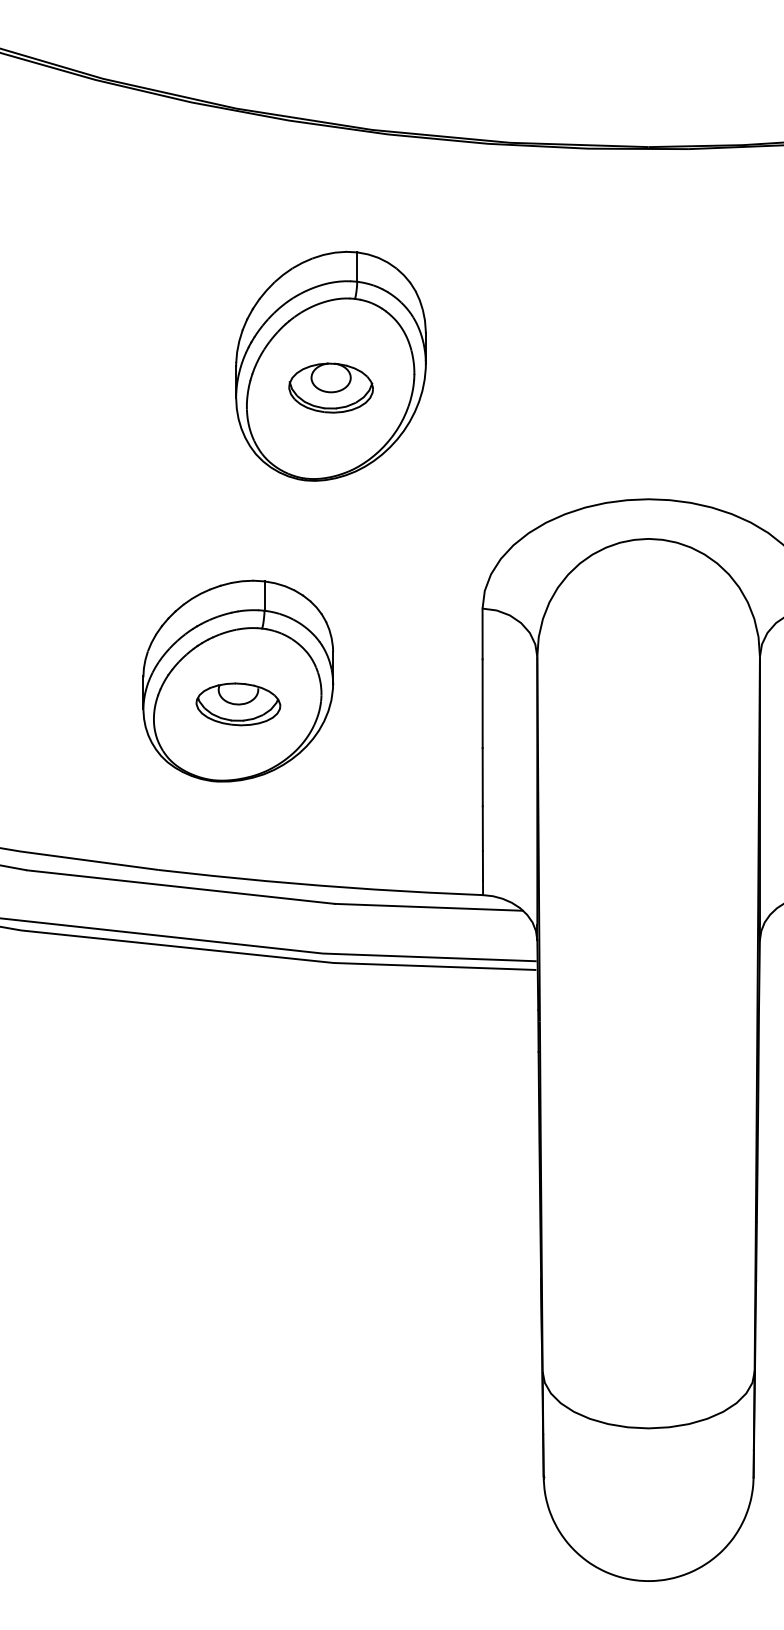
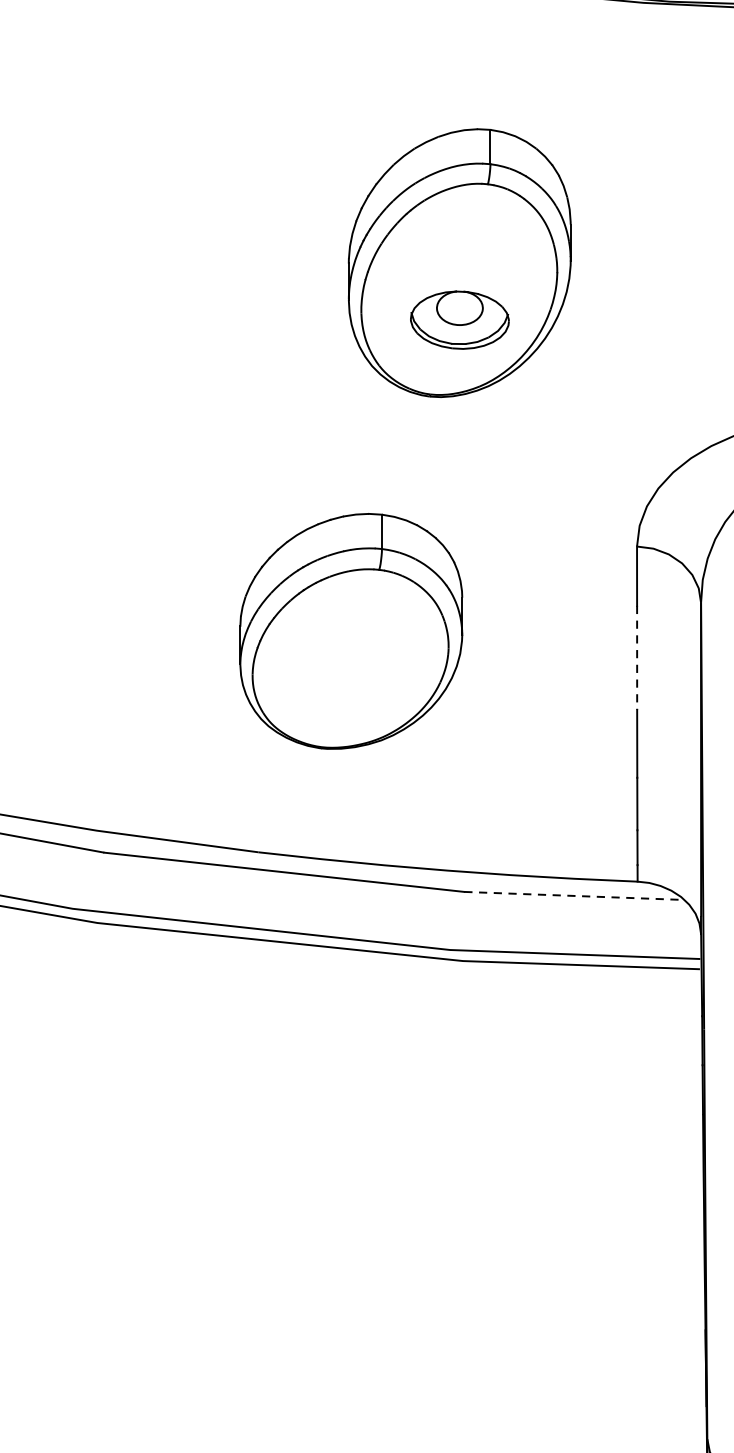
part: (330, 387) -> (459, 319), moved
part: (238, 704) -> (351, 658), removed
line: (482, 704) -> (636, 658), solid -> dashed
line: (429, 907) -> (574, 896), solid -> dashed

